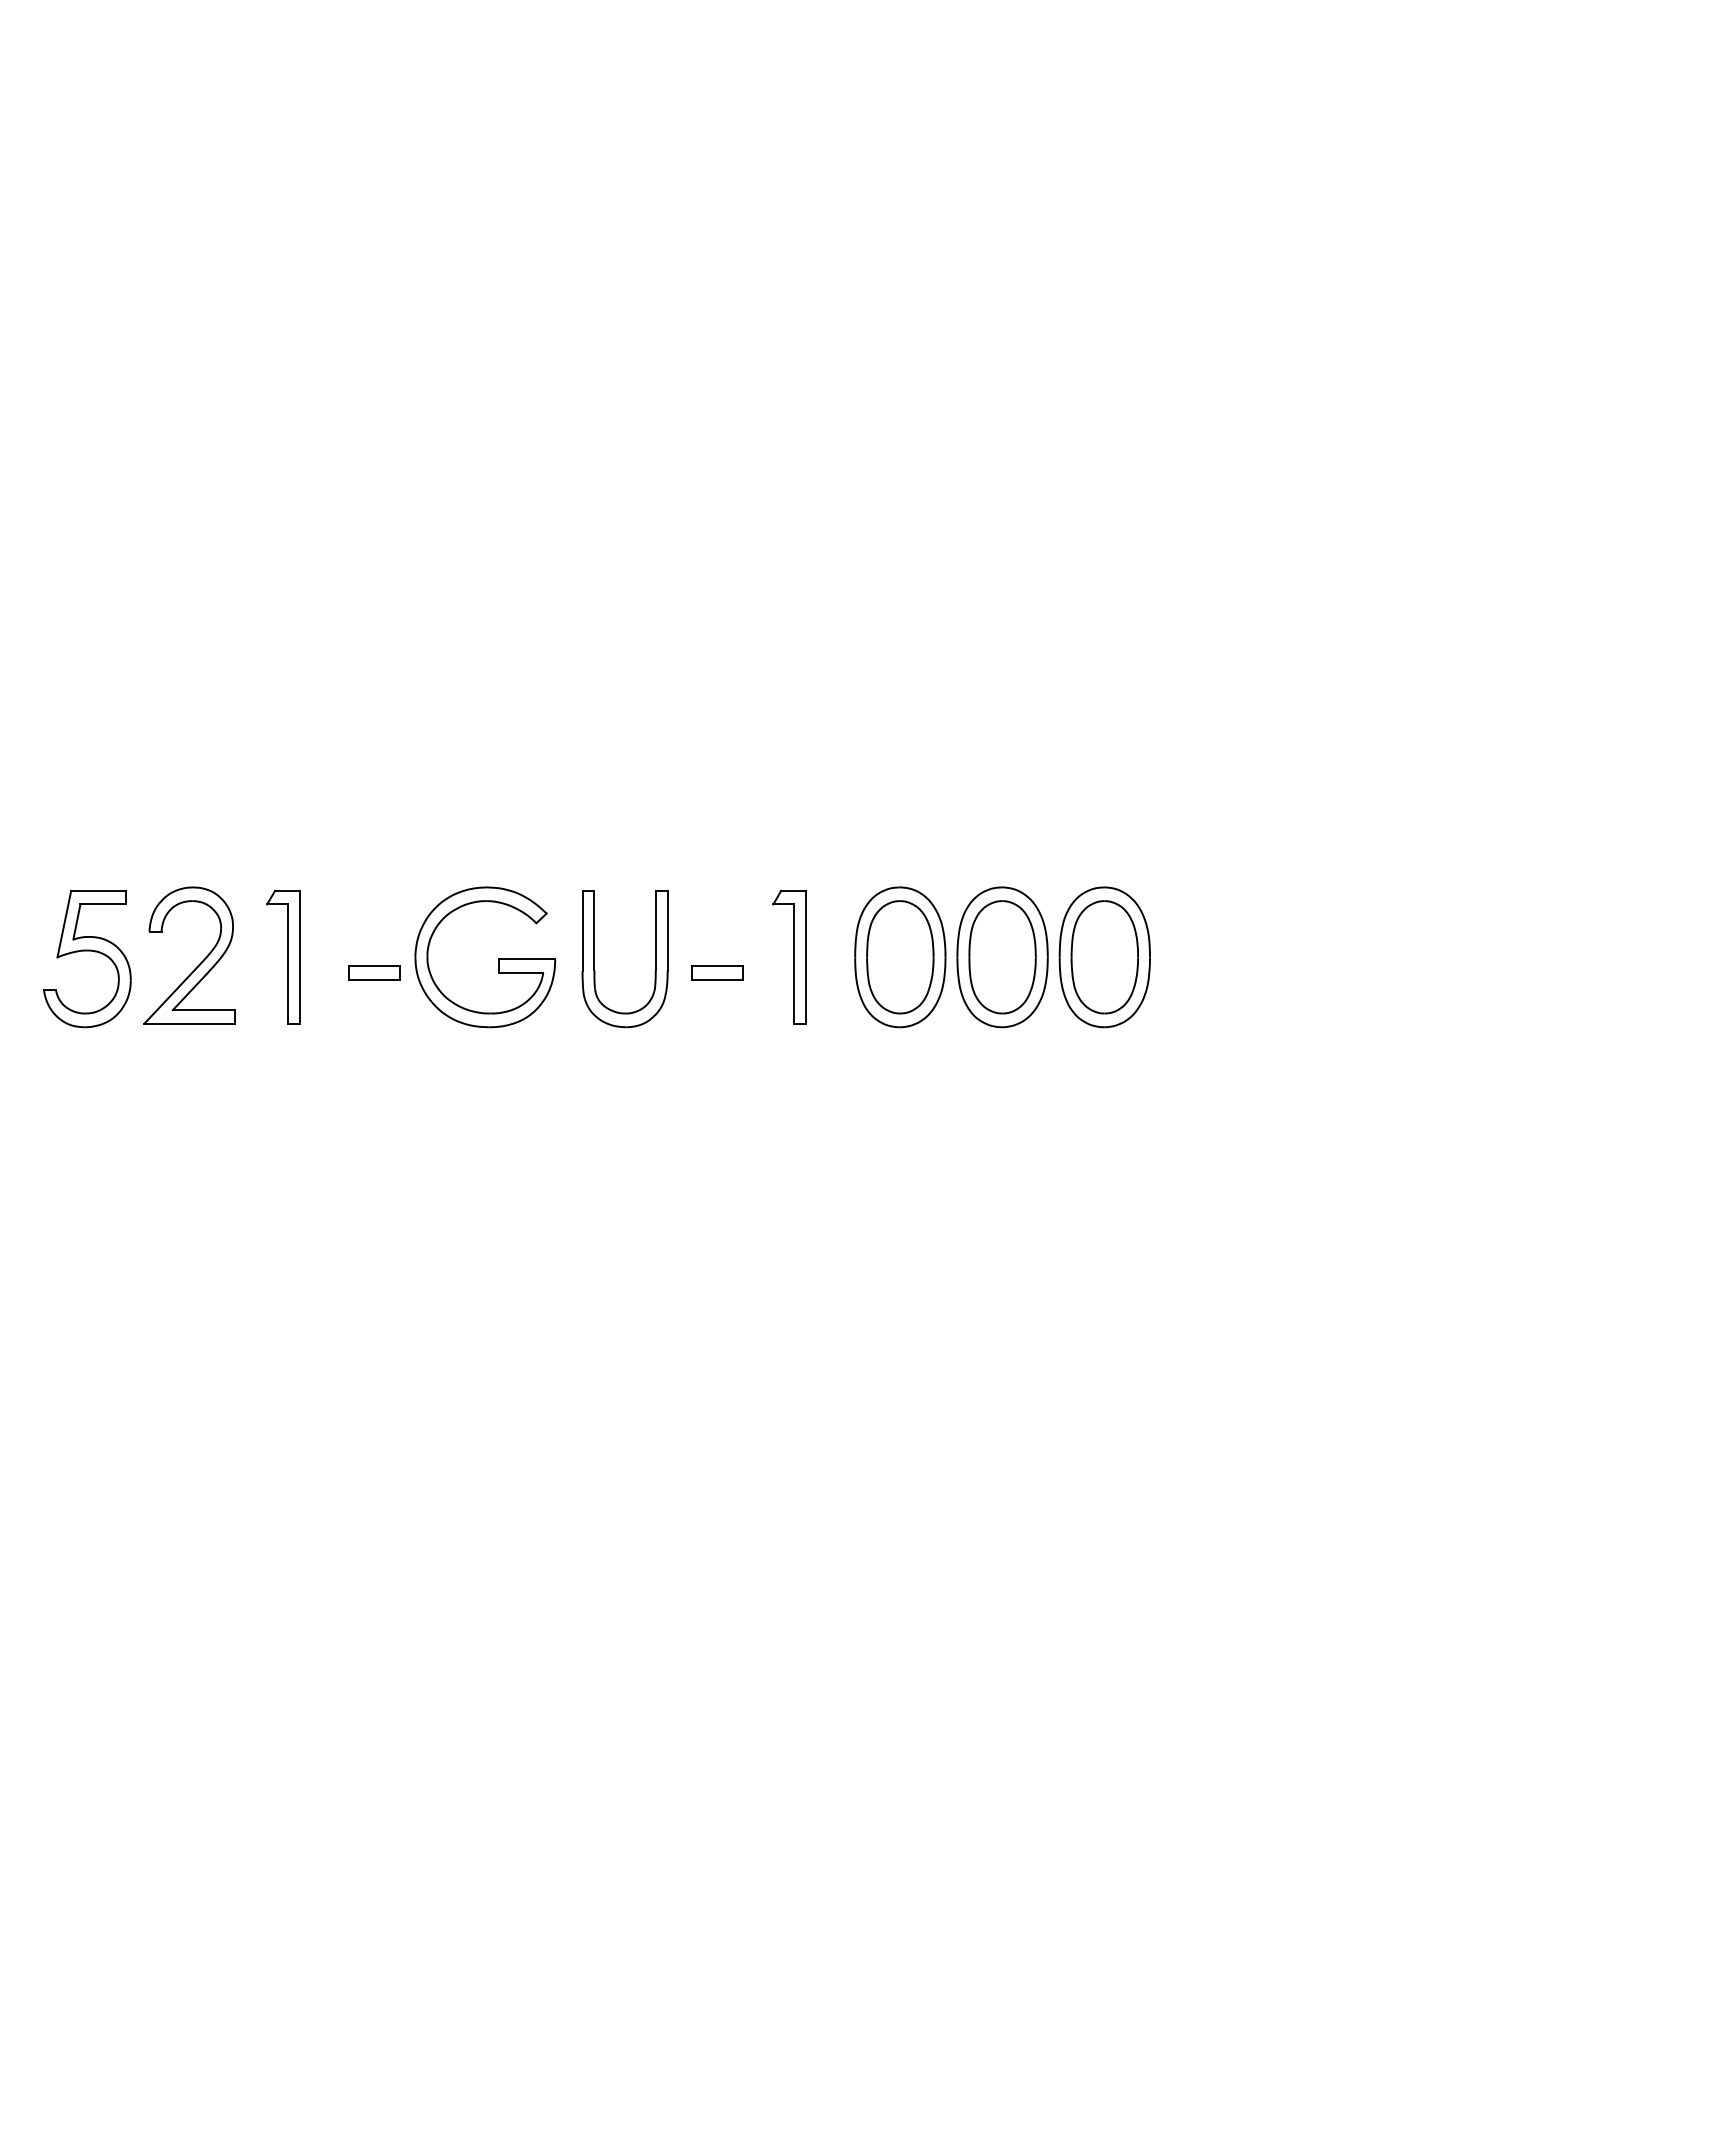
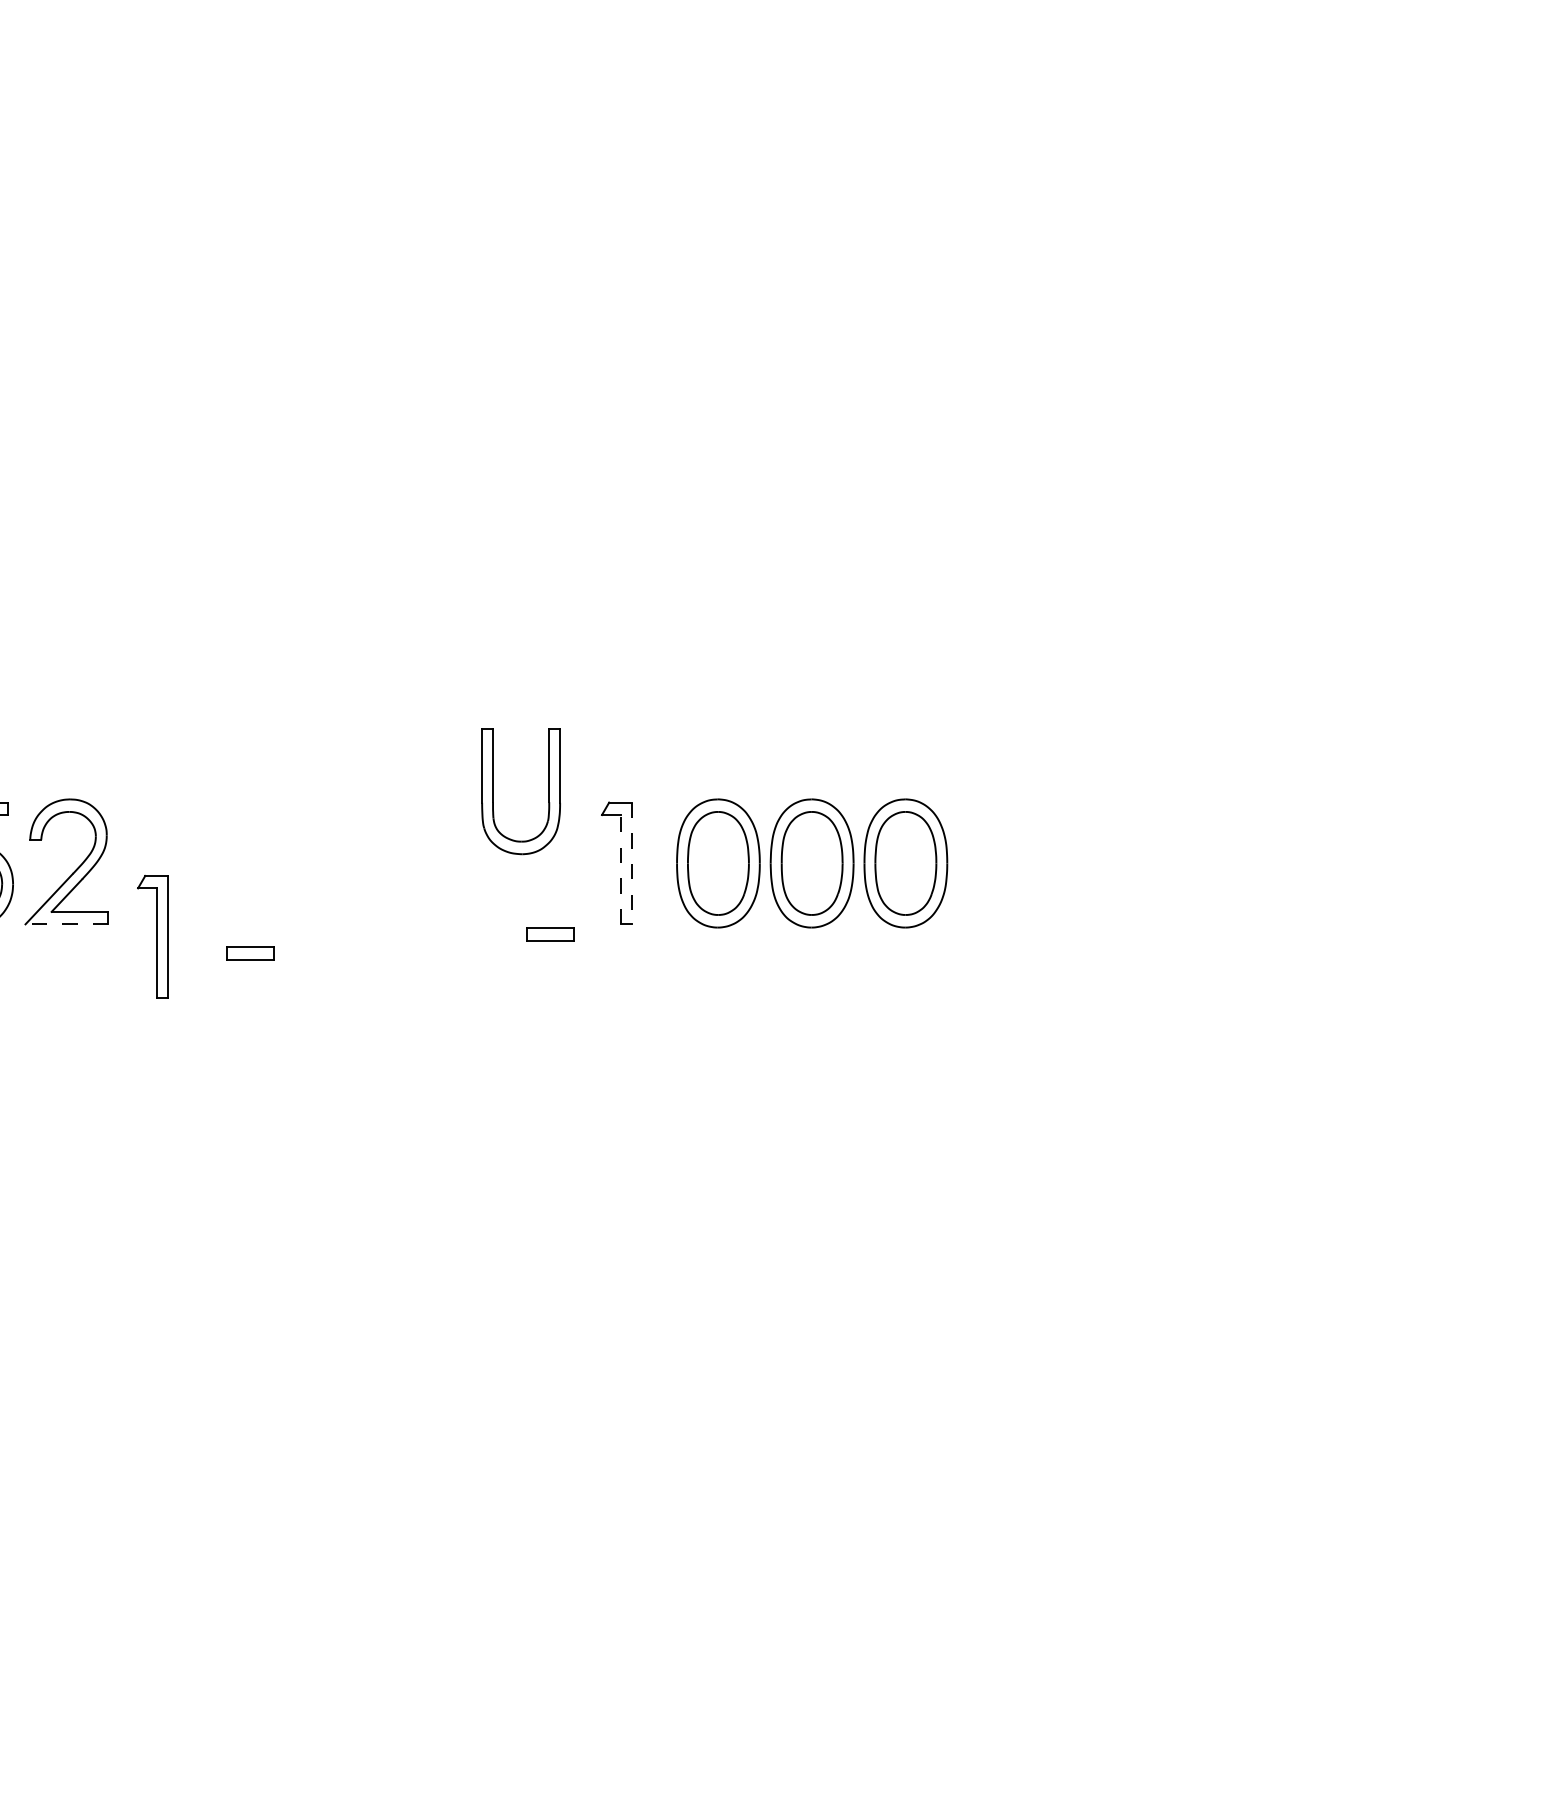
part: (283, 956) -> (153, 936), moved
line: (805, 957) -> (631, 863), solid -> dashed
part: (498, 958) -> (350, 864), removed
part: (594, 959) -> (493, 792), moved
line: (793, 964) -> (620, 870), solid -> dashed
part: (374, 972) -> (250, 953), moved
part: (717, 972) -> (550, 934), moved
line: (189, 1023) -> (66, 924), solid -> dashed

